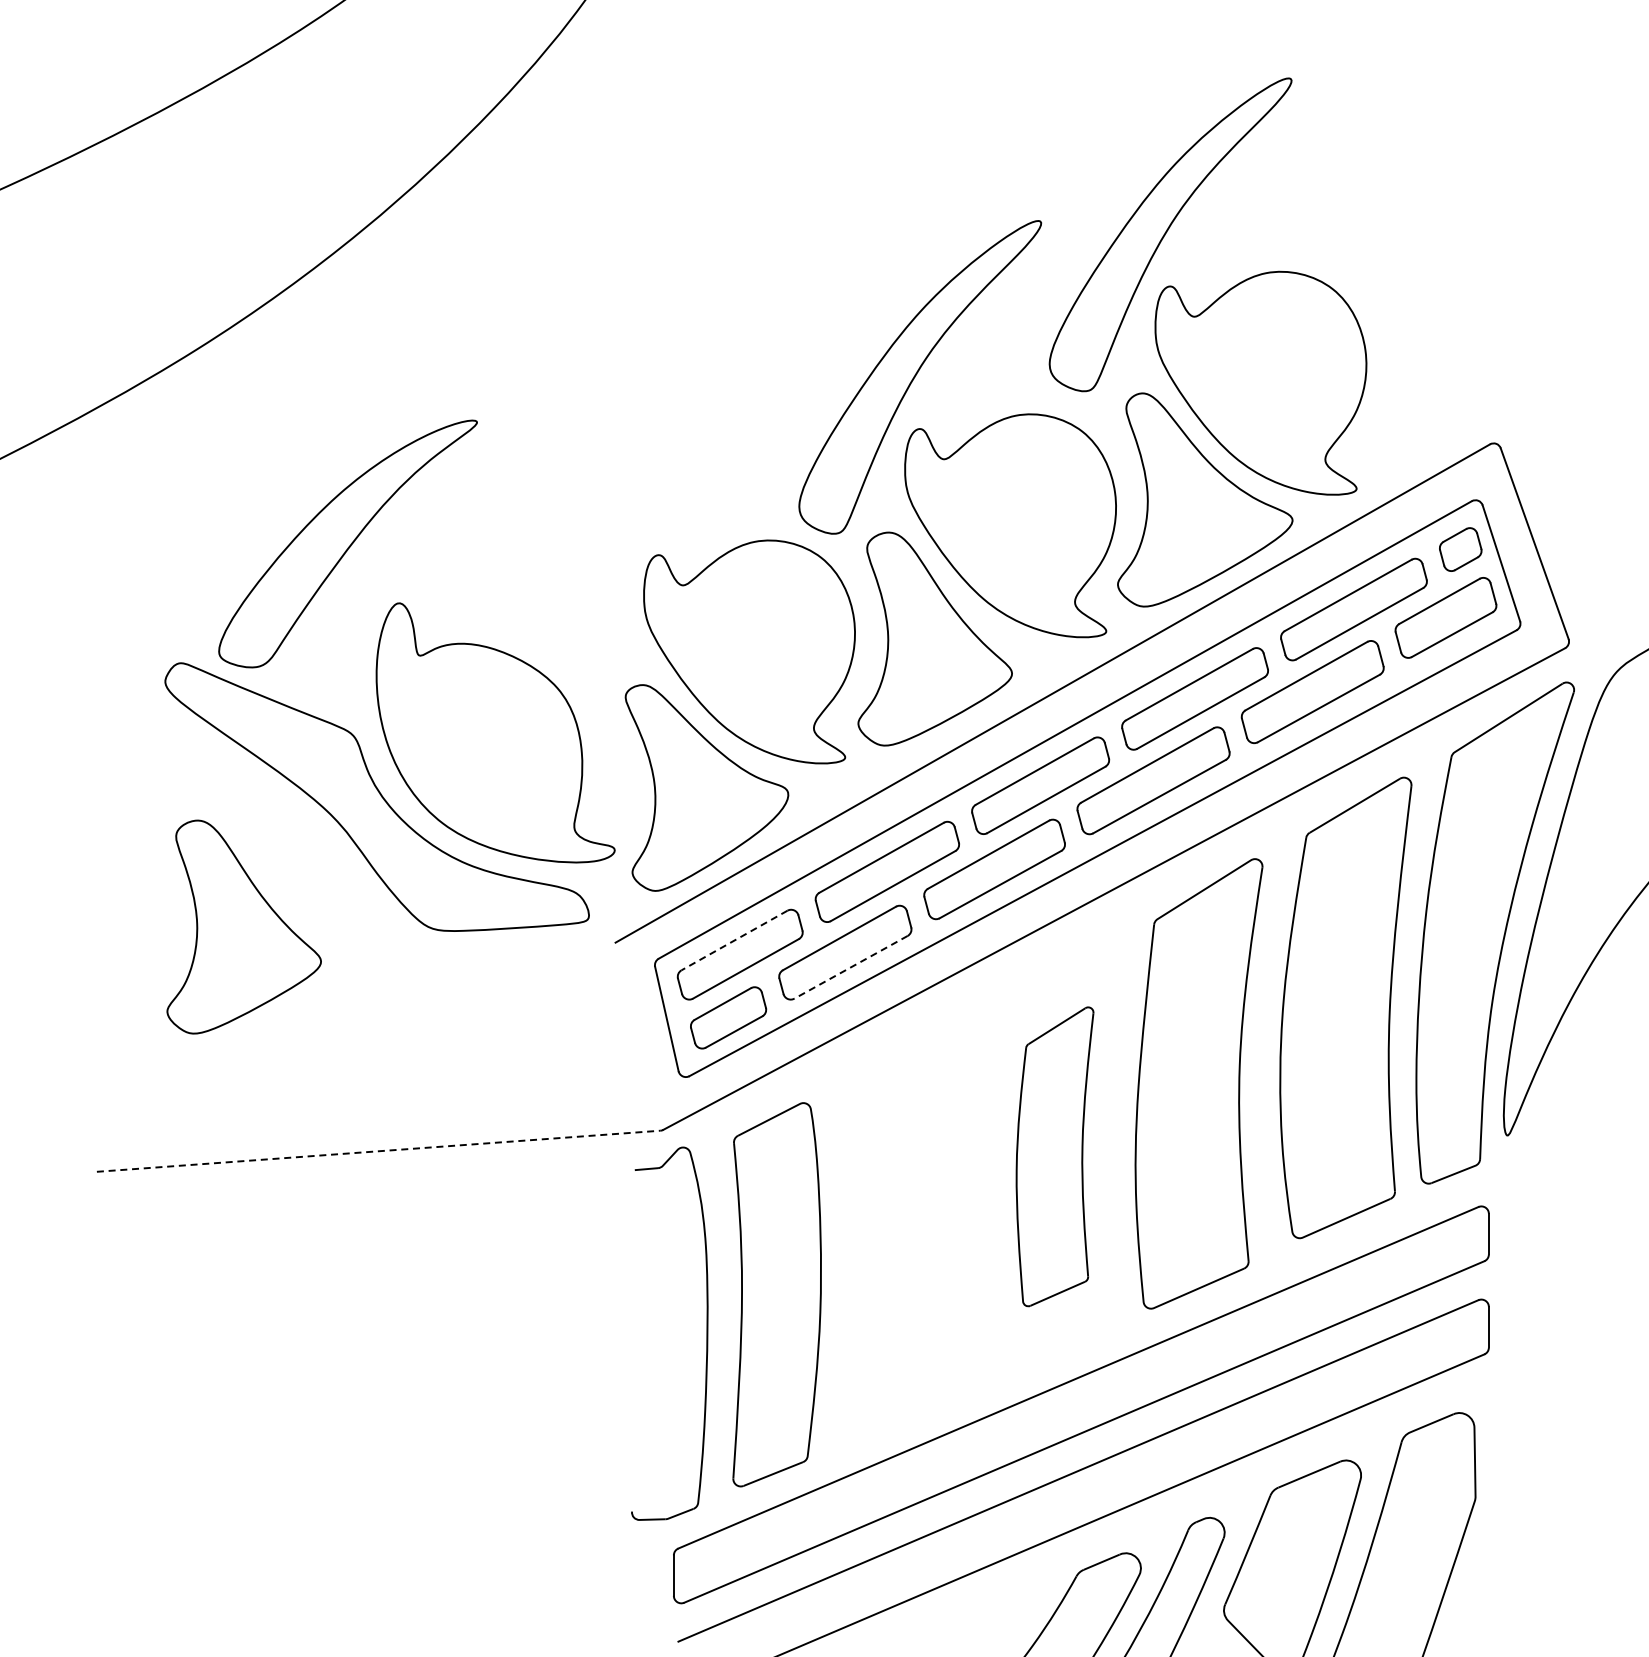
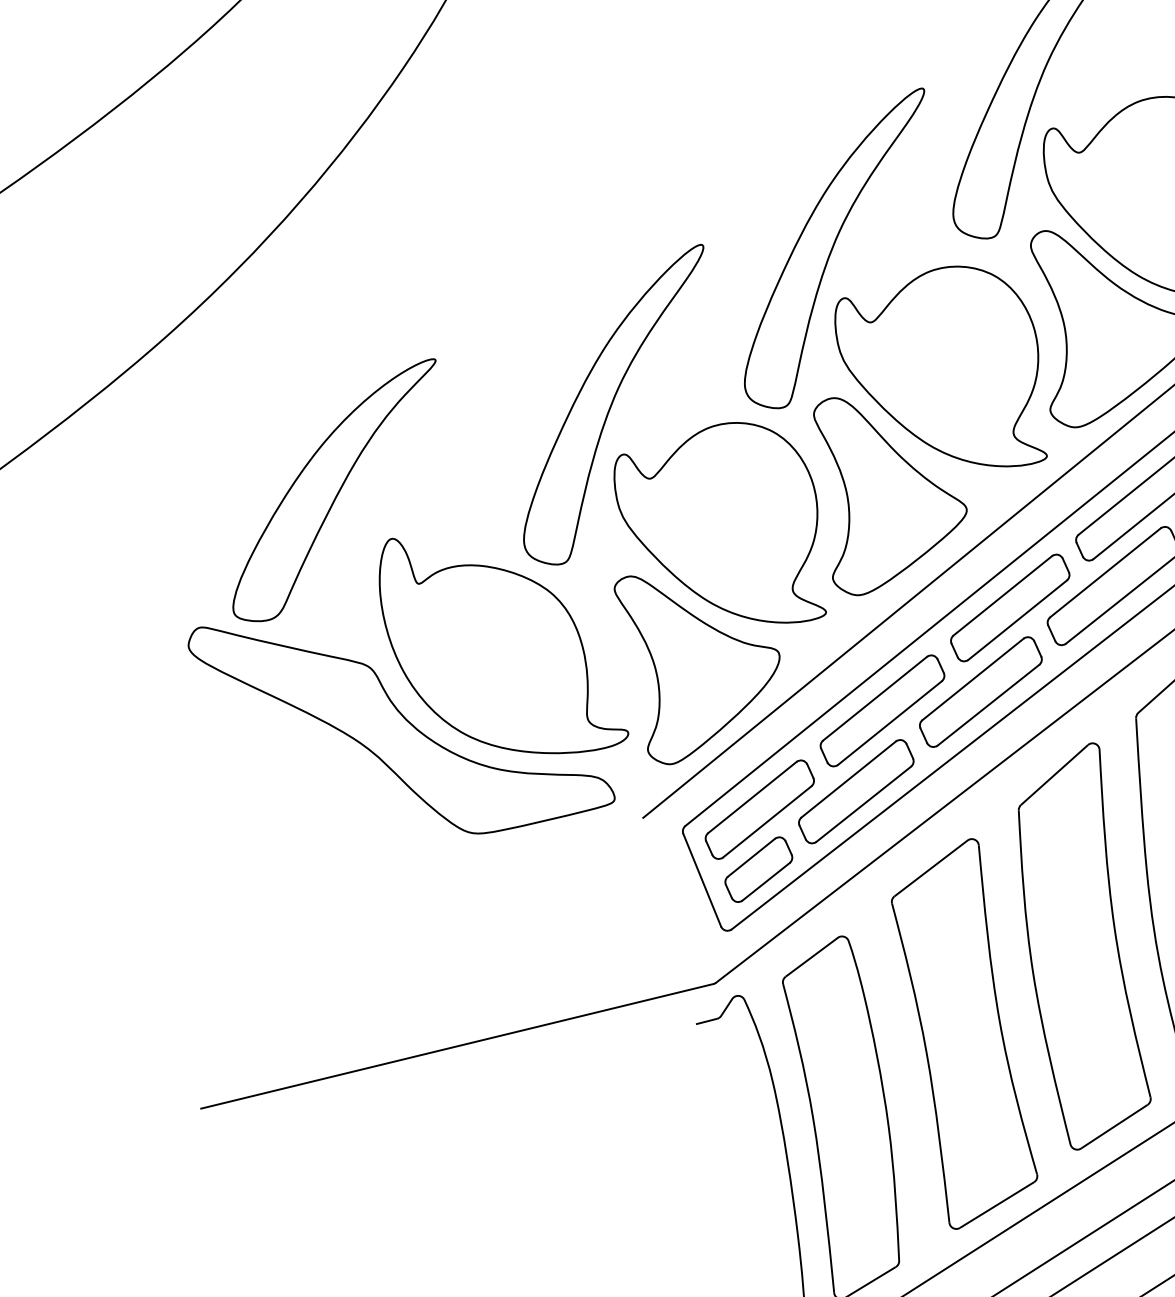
part: (658, 503) -> (615, 407), added
part: (243, 926) -> (298, 860), removed
line: (734, 940) -> (752, 797), dashed -> solid
line: (851, 967) -> (864, 804), dashed -> solid
line: (379, 1151) -> (458, 1046), dashed -> solid
part: (1054, 1156) -> (1080, 947), size x1.43
part: (915, 1227) -> (963, 1033), added

